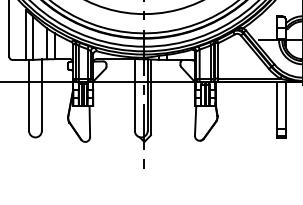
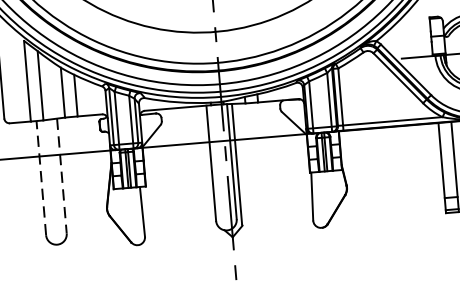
line: (29, 95) -> (42, 178), solid -> dashed
line: (41, 95) -> (61, 176), solid -> dashed

